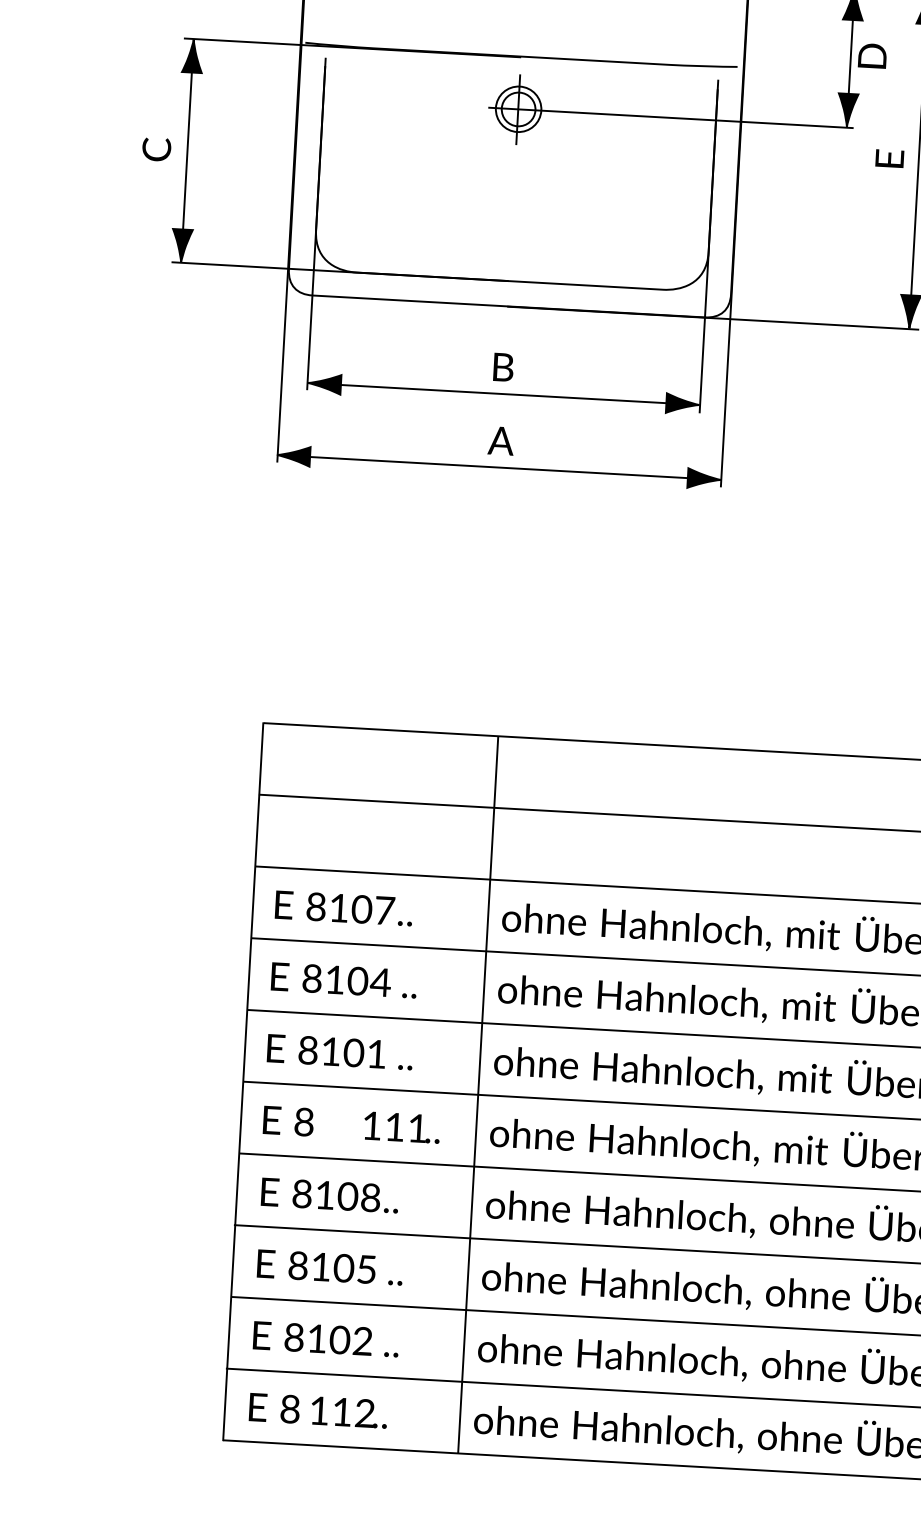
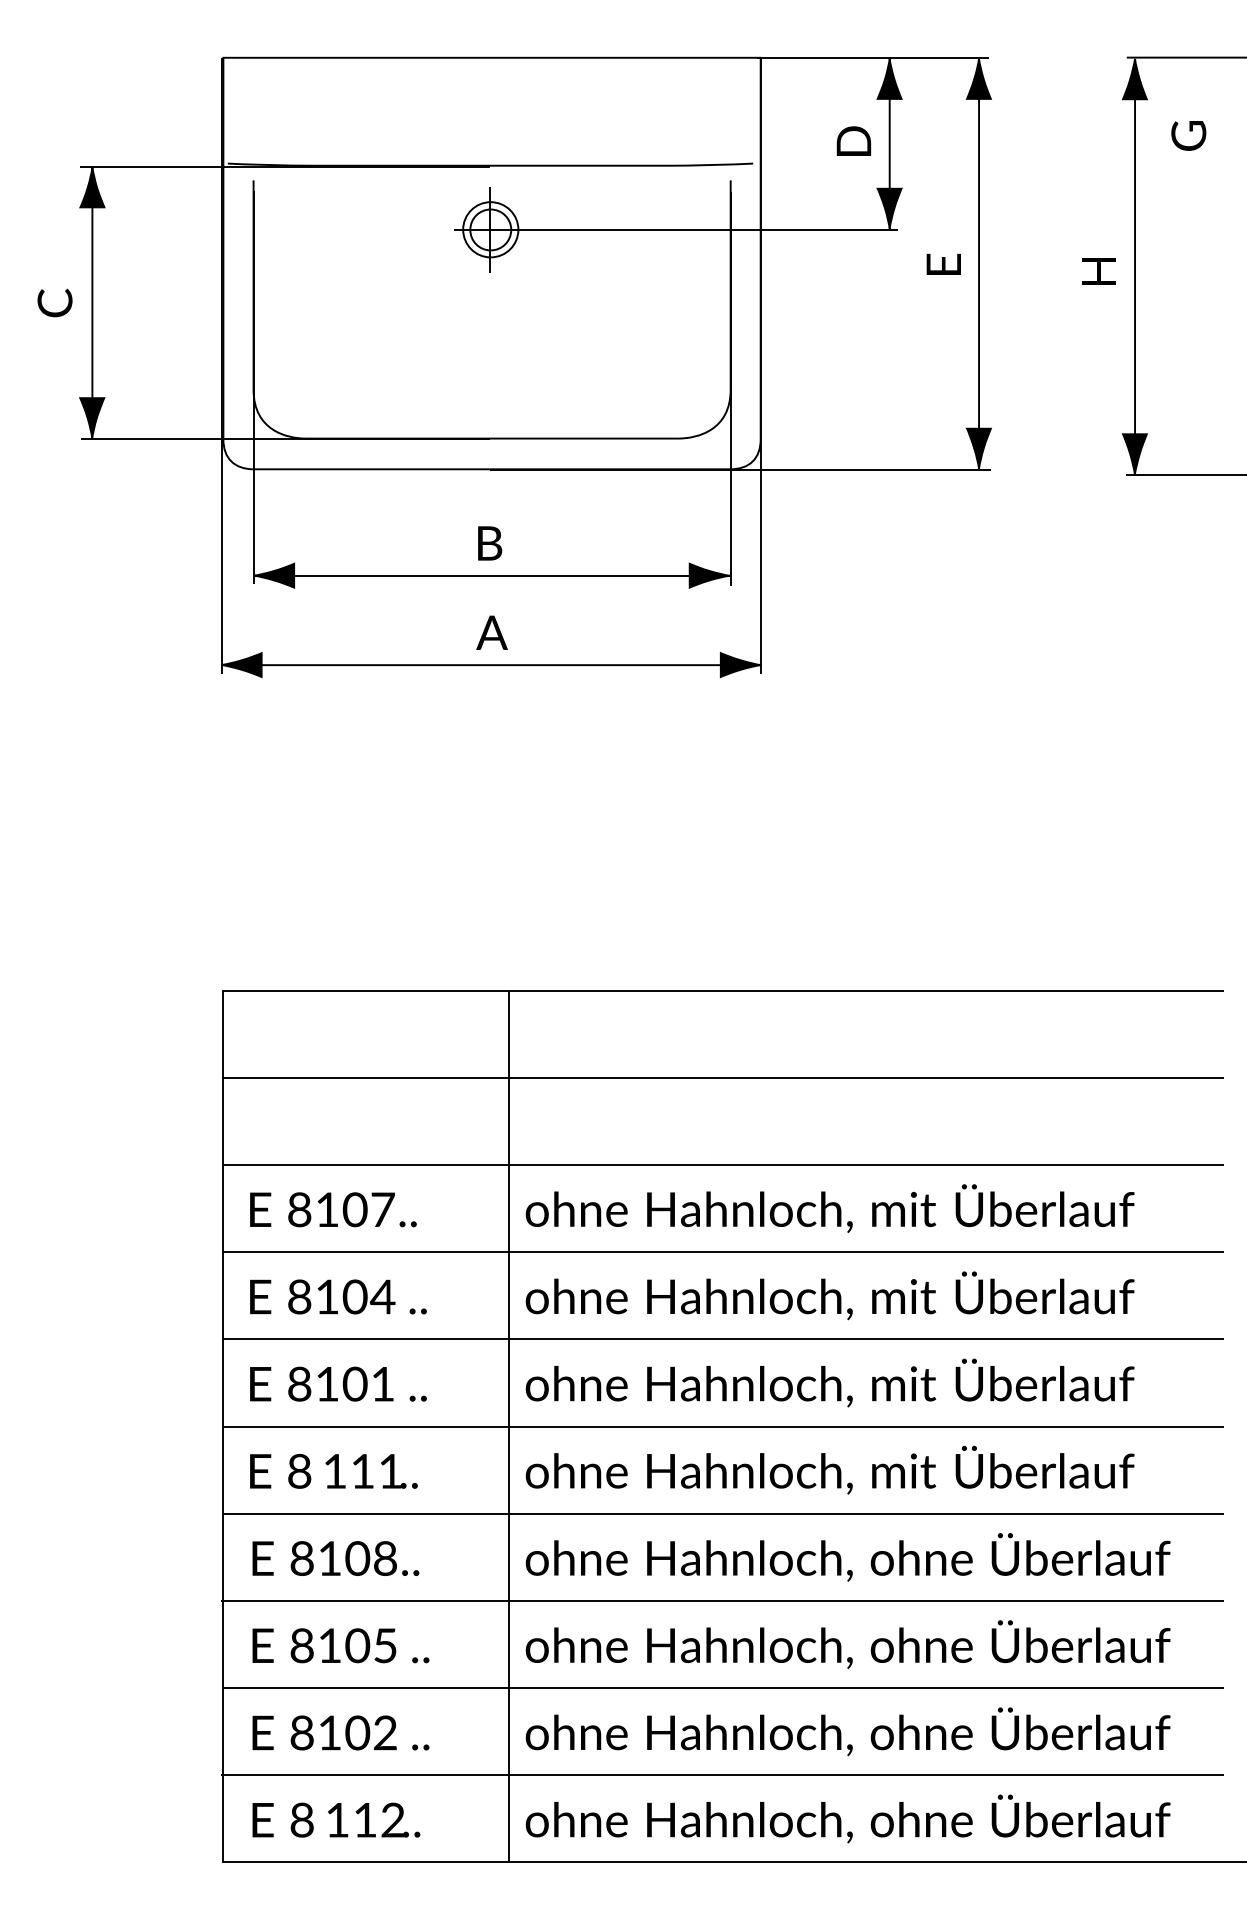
text: (872, 55) -> (853, 140), moved
text: (402, 1127) -> (371, 1471), moved

